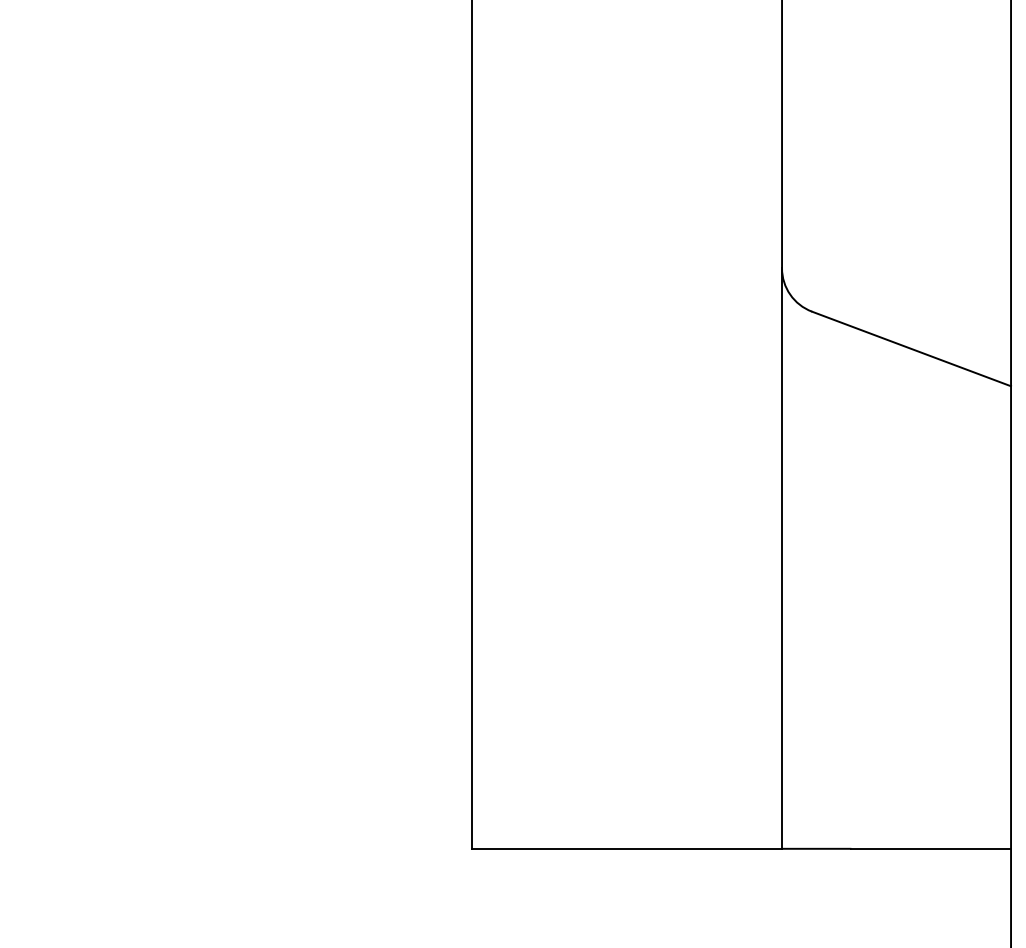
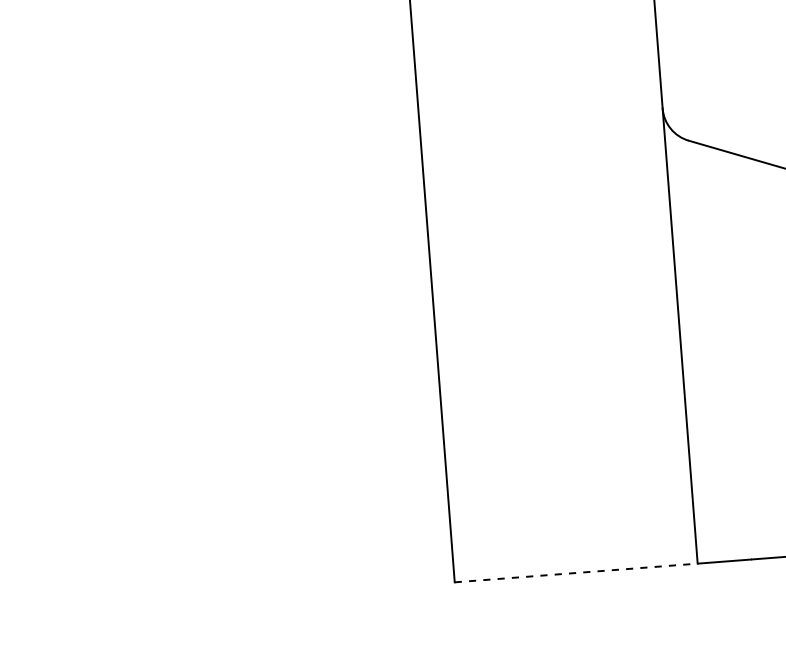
line: (627, 848) -> (576, 572), solid -> dashed

